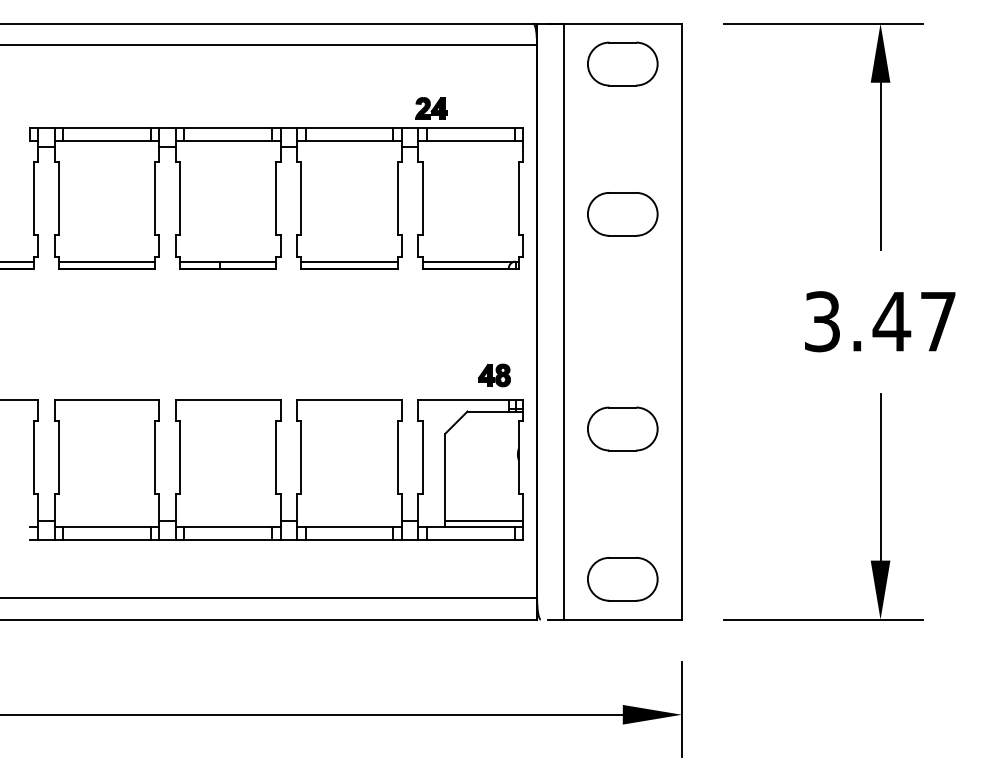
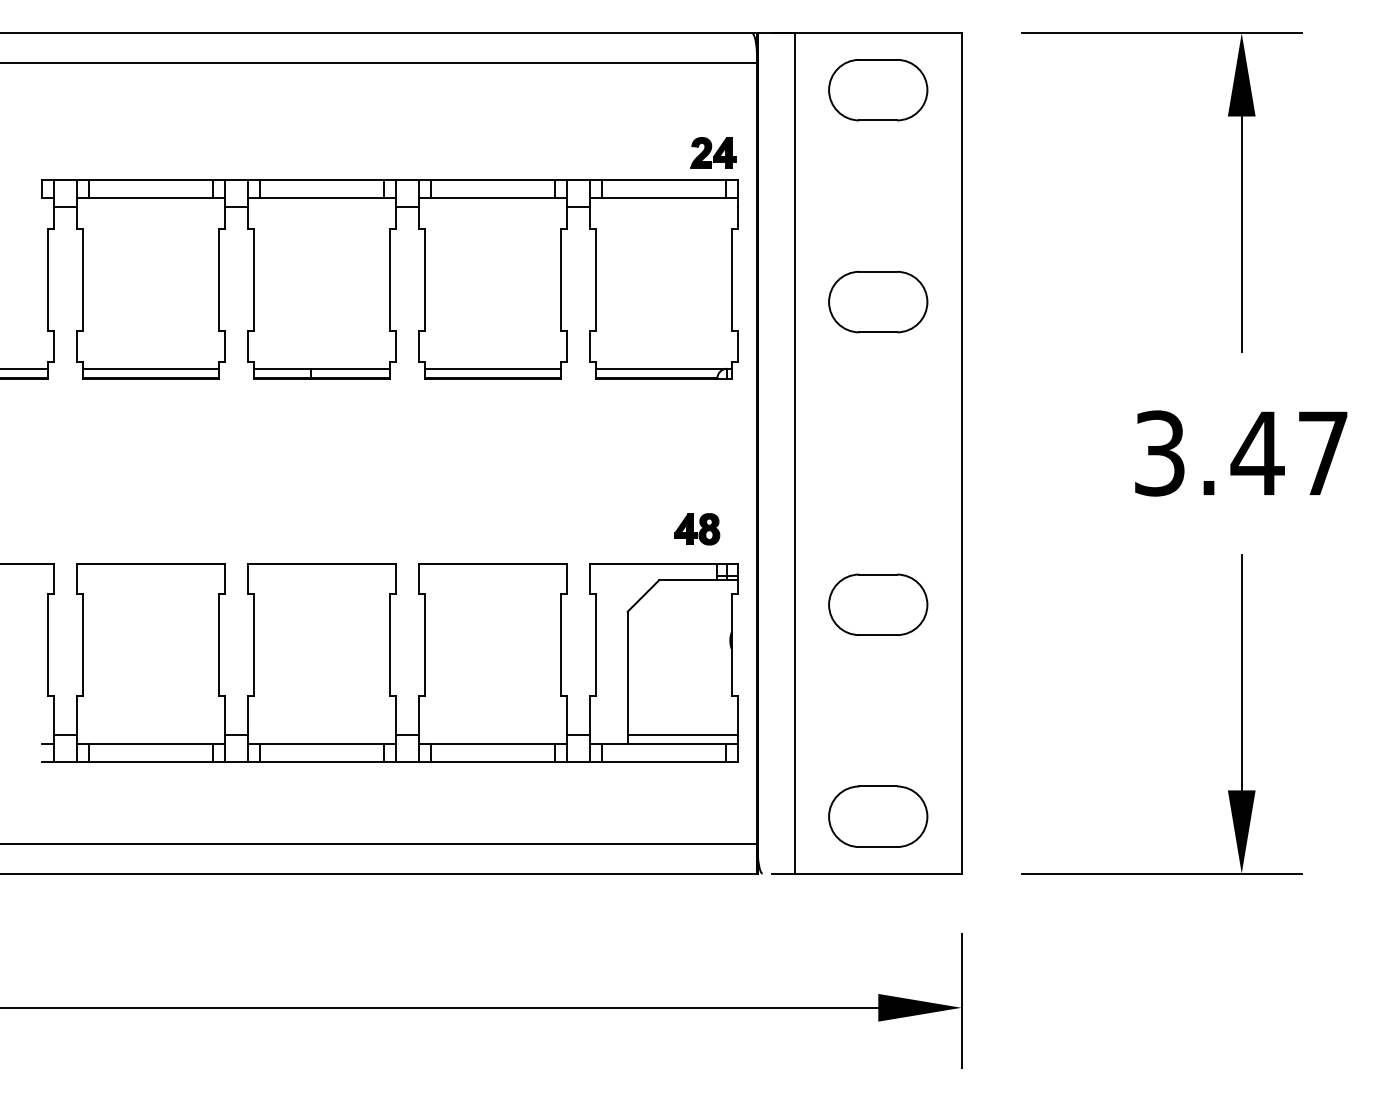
part: (431, 108) -> (713, 152), moved

